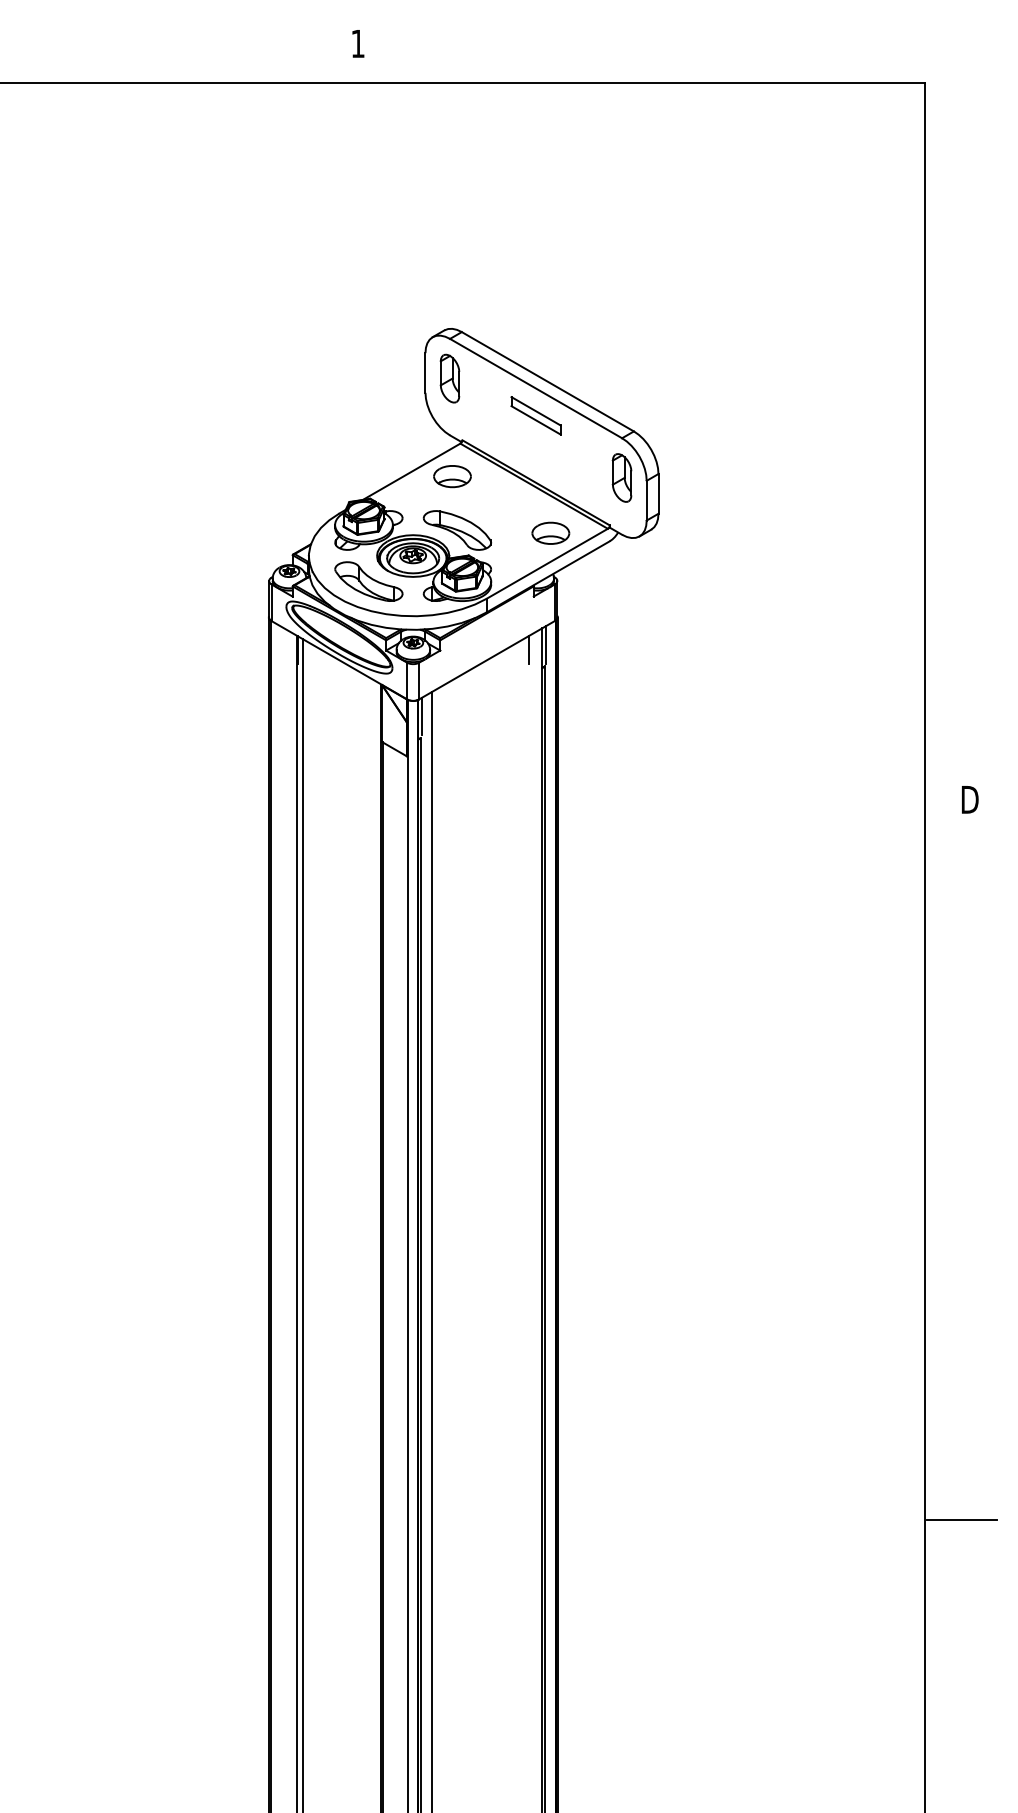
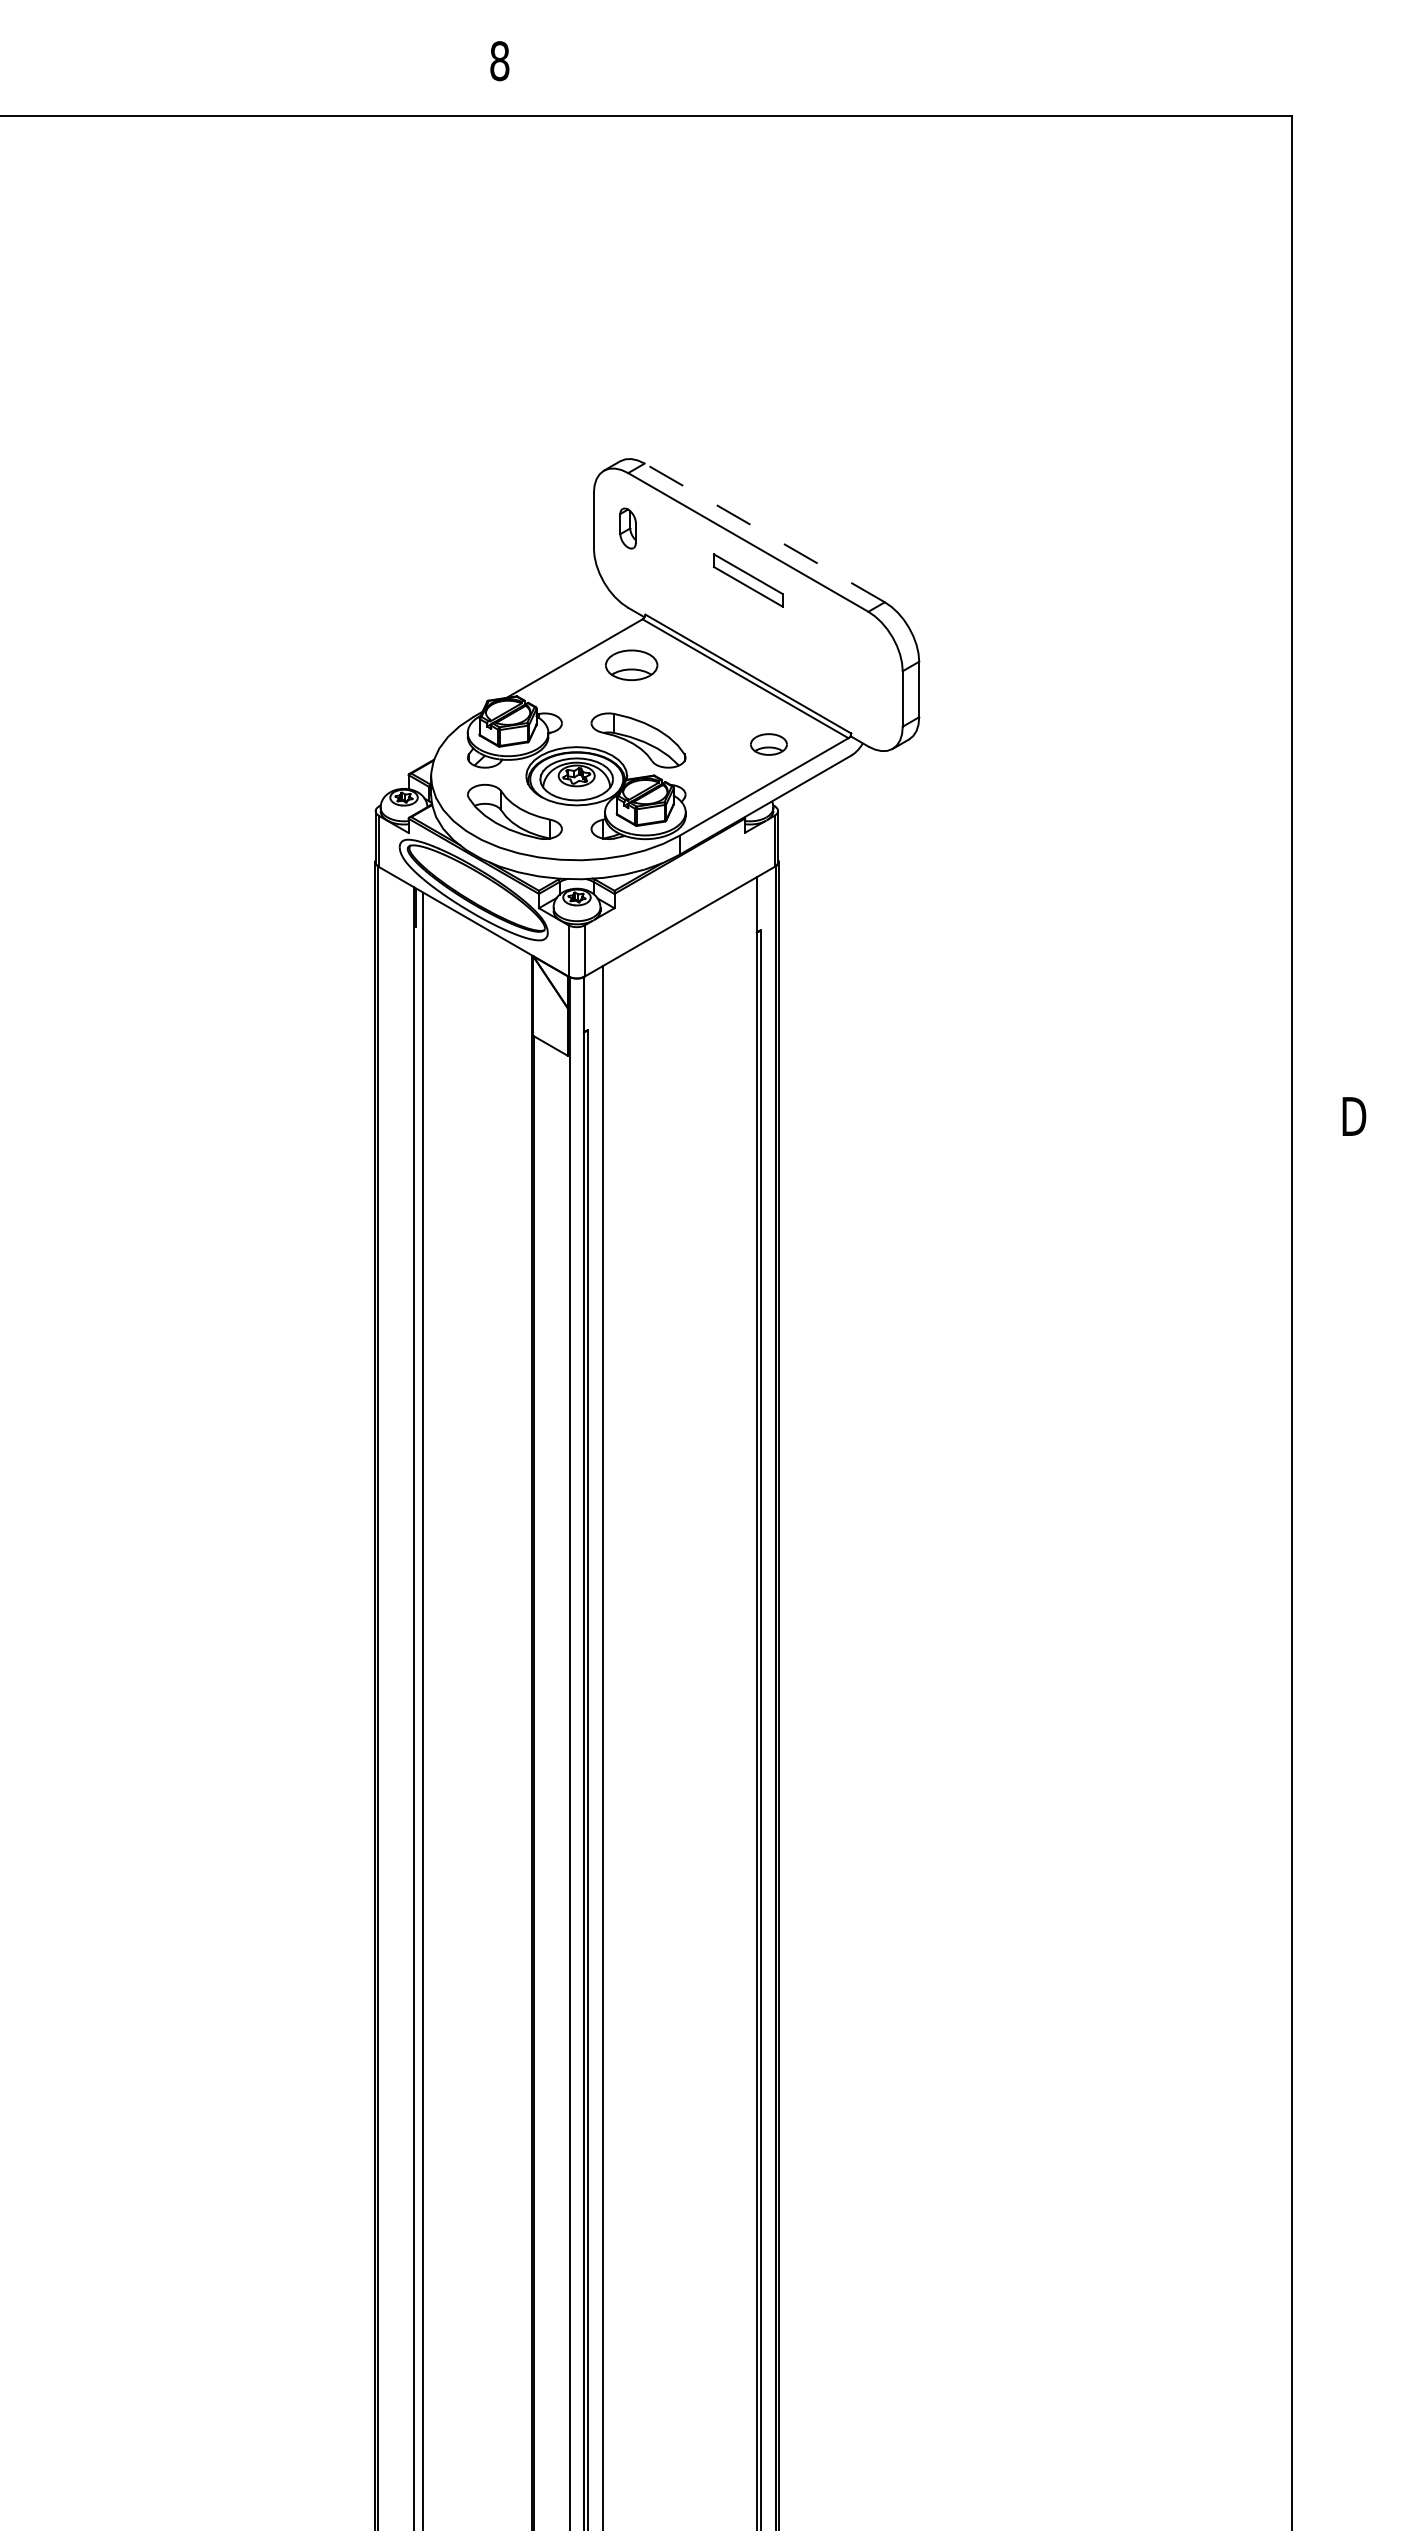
text: (357, 44) -> (499, 61), 1 -> 8
part: (449, 378) -> (627, 528), size x0.6
line: (547, 381) -> (764, 532), solid -> dashed
part: (622, 478) -> (868, 667), removed
part: (550, 533) -> (768, 744), size x0.7
line: (546, 645) -> (762, 900), removed
line: (528, 650) -> (737, 907), removed
line: (422, 716) -> (589, 1000), removed
line: (961, 1519) -> (1342, 2121), removed

